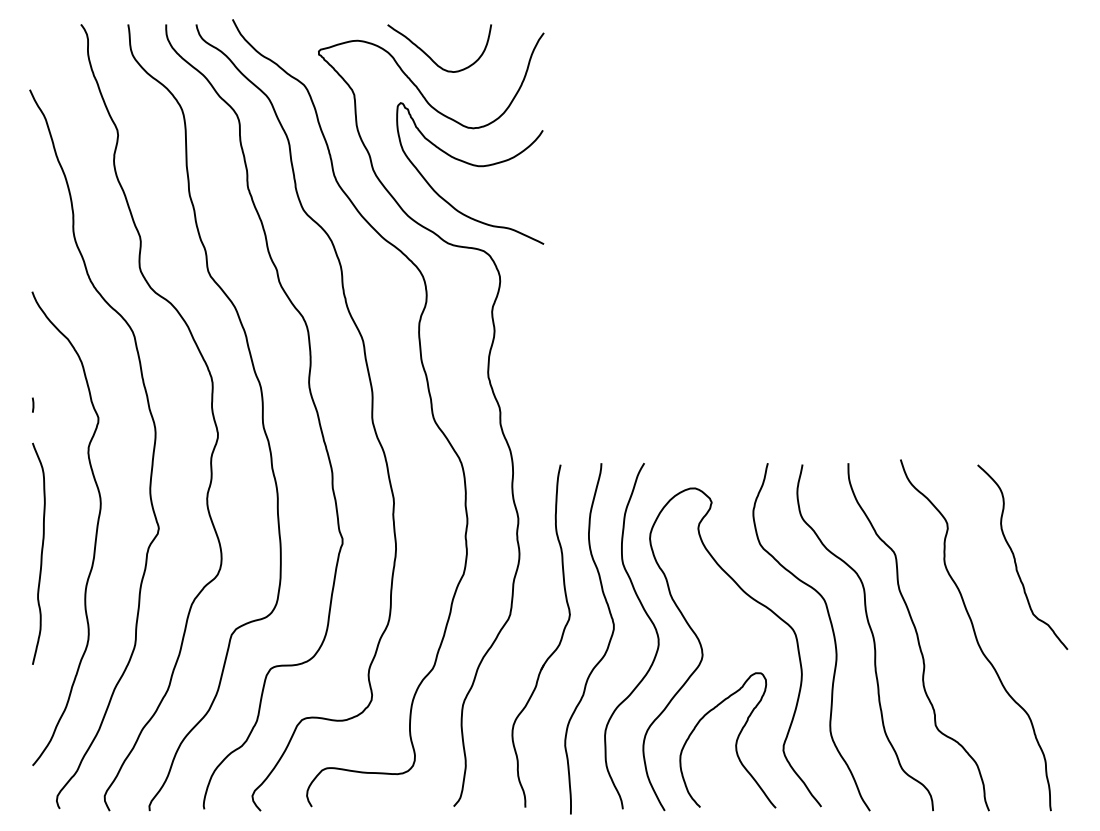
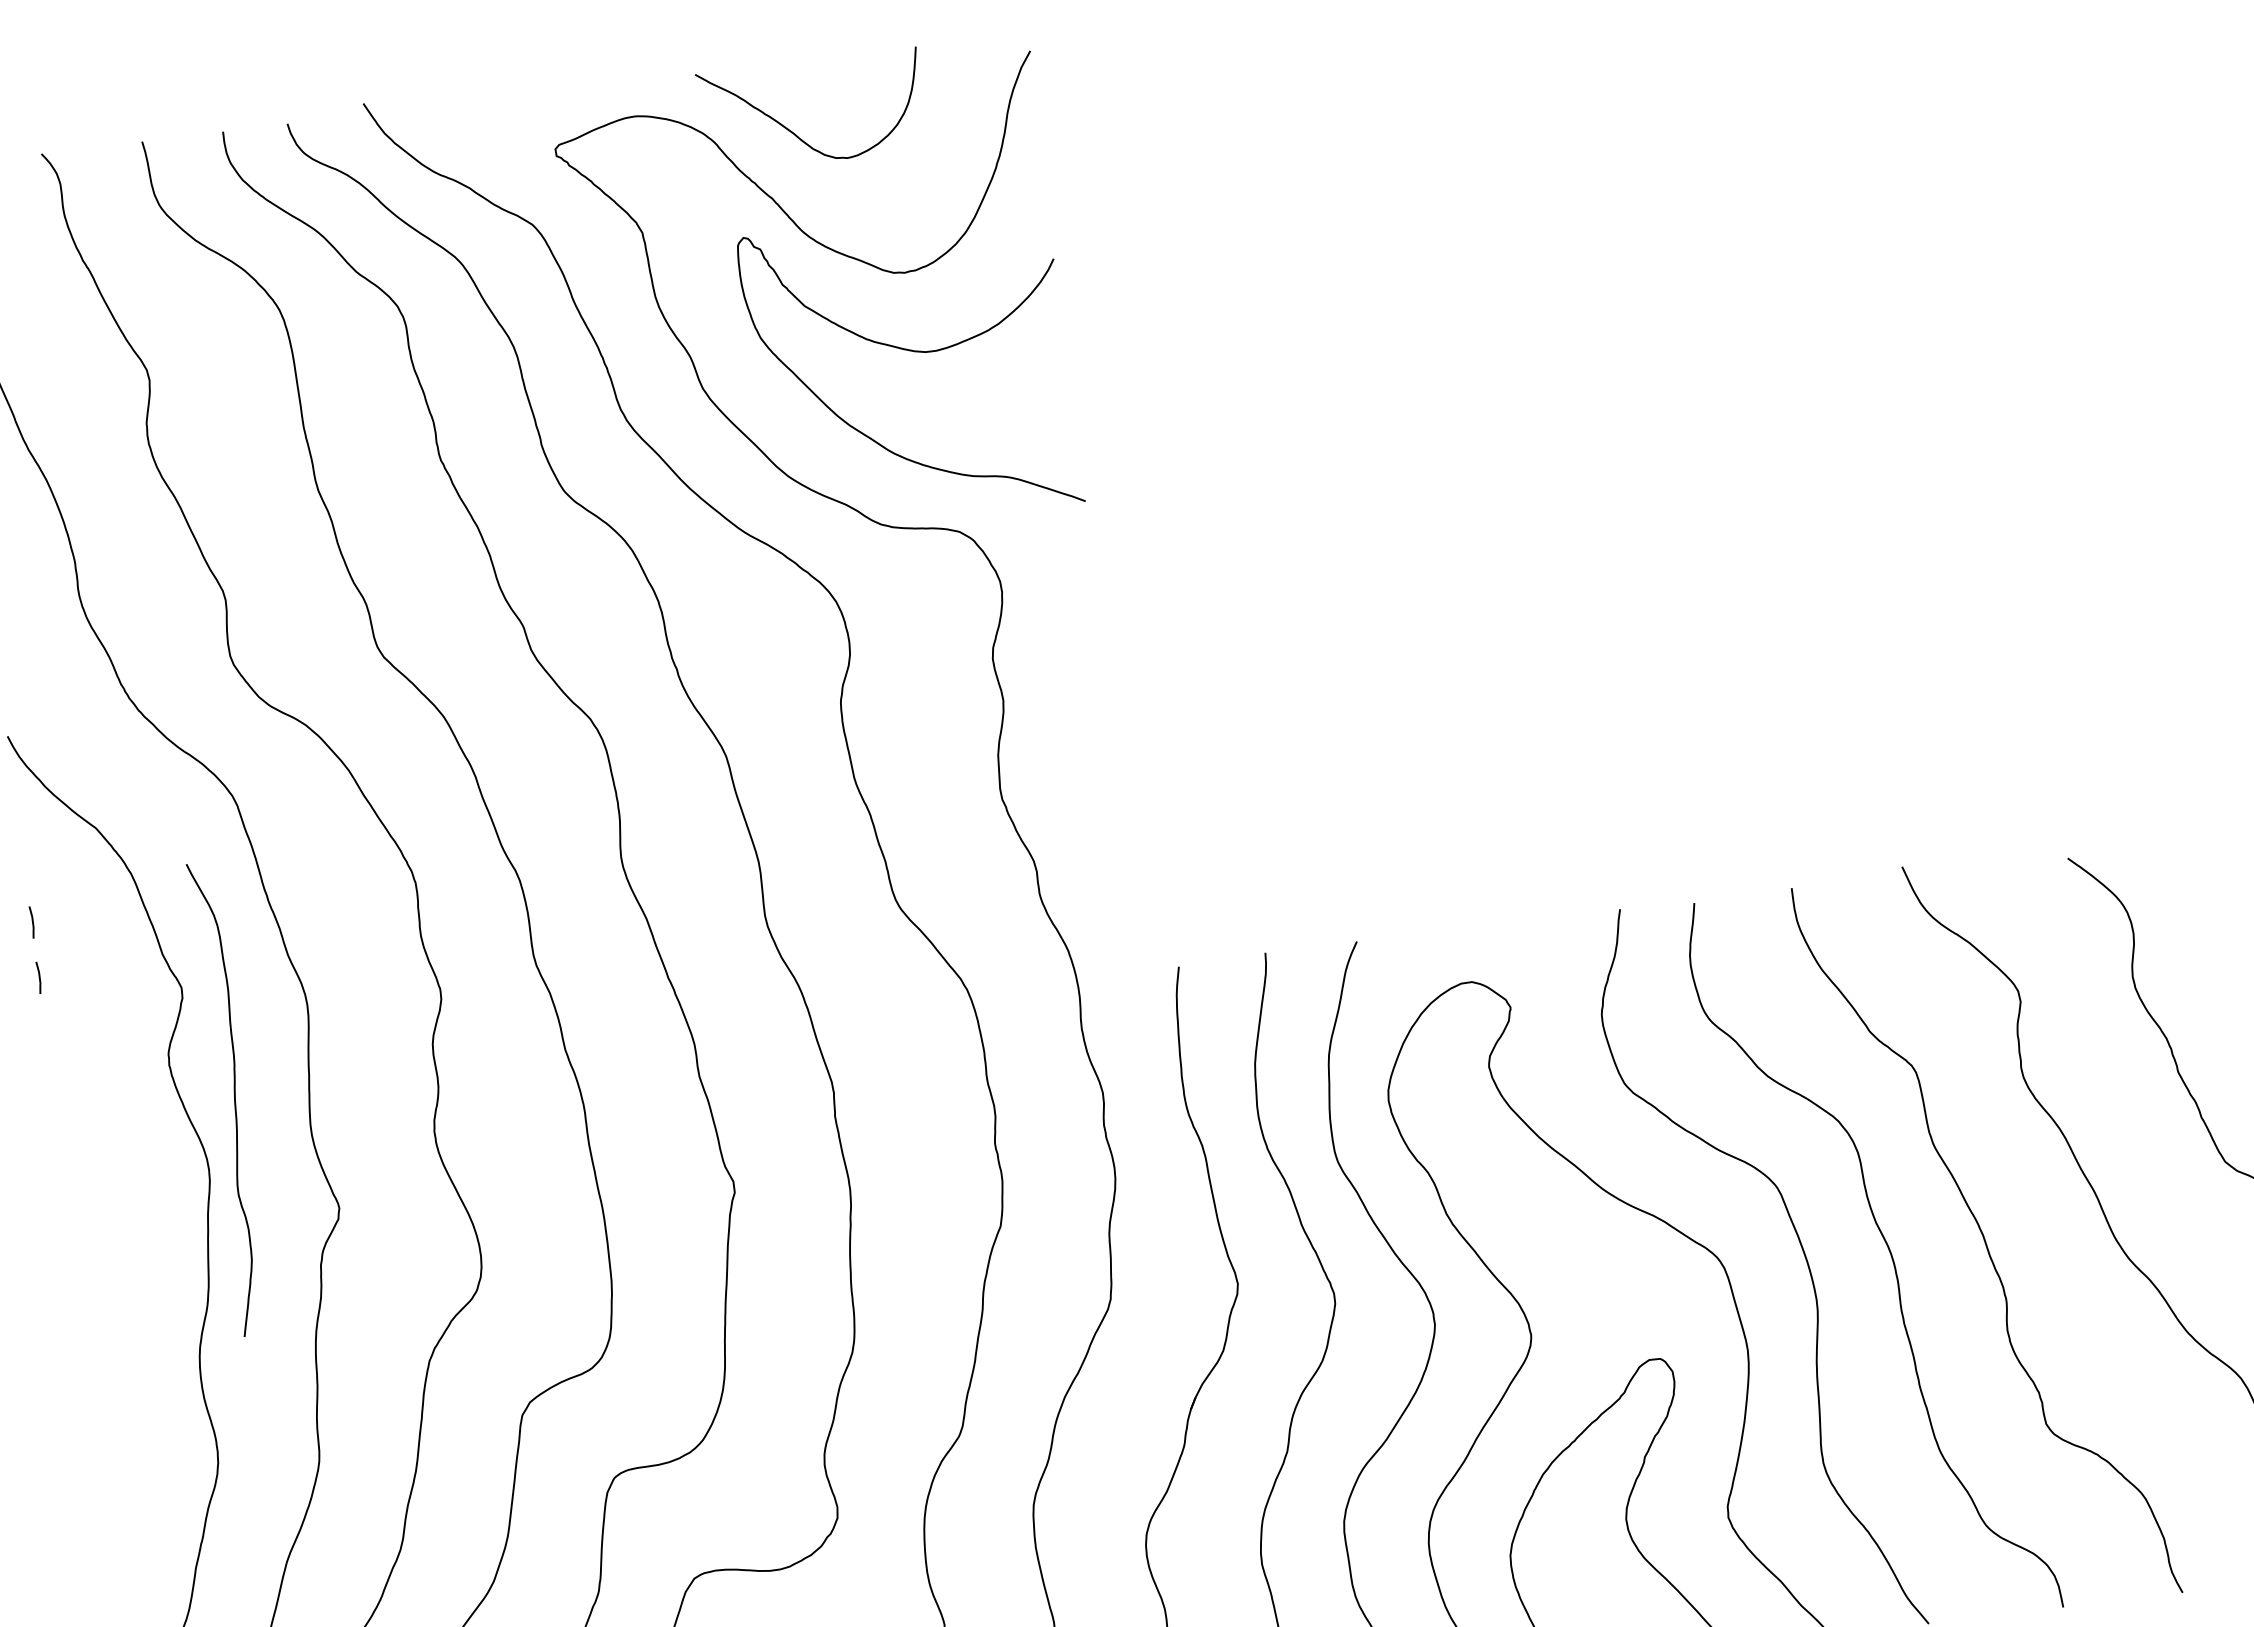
line: (33, 378) -> (32, 920), added
curve: (40, 554) -> (232, 1099), moved

